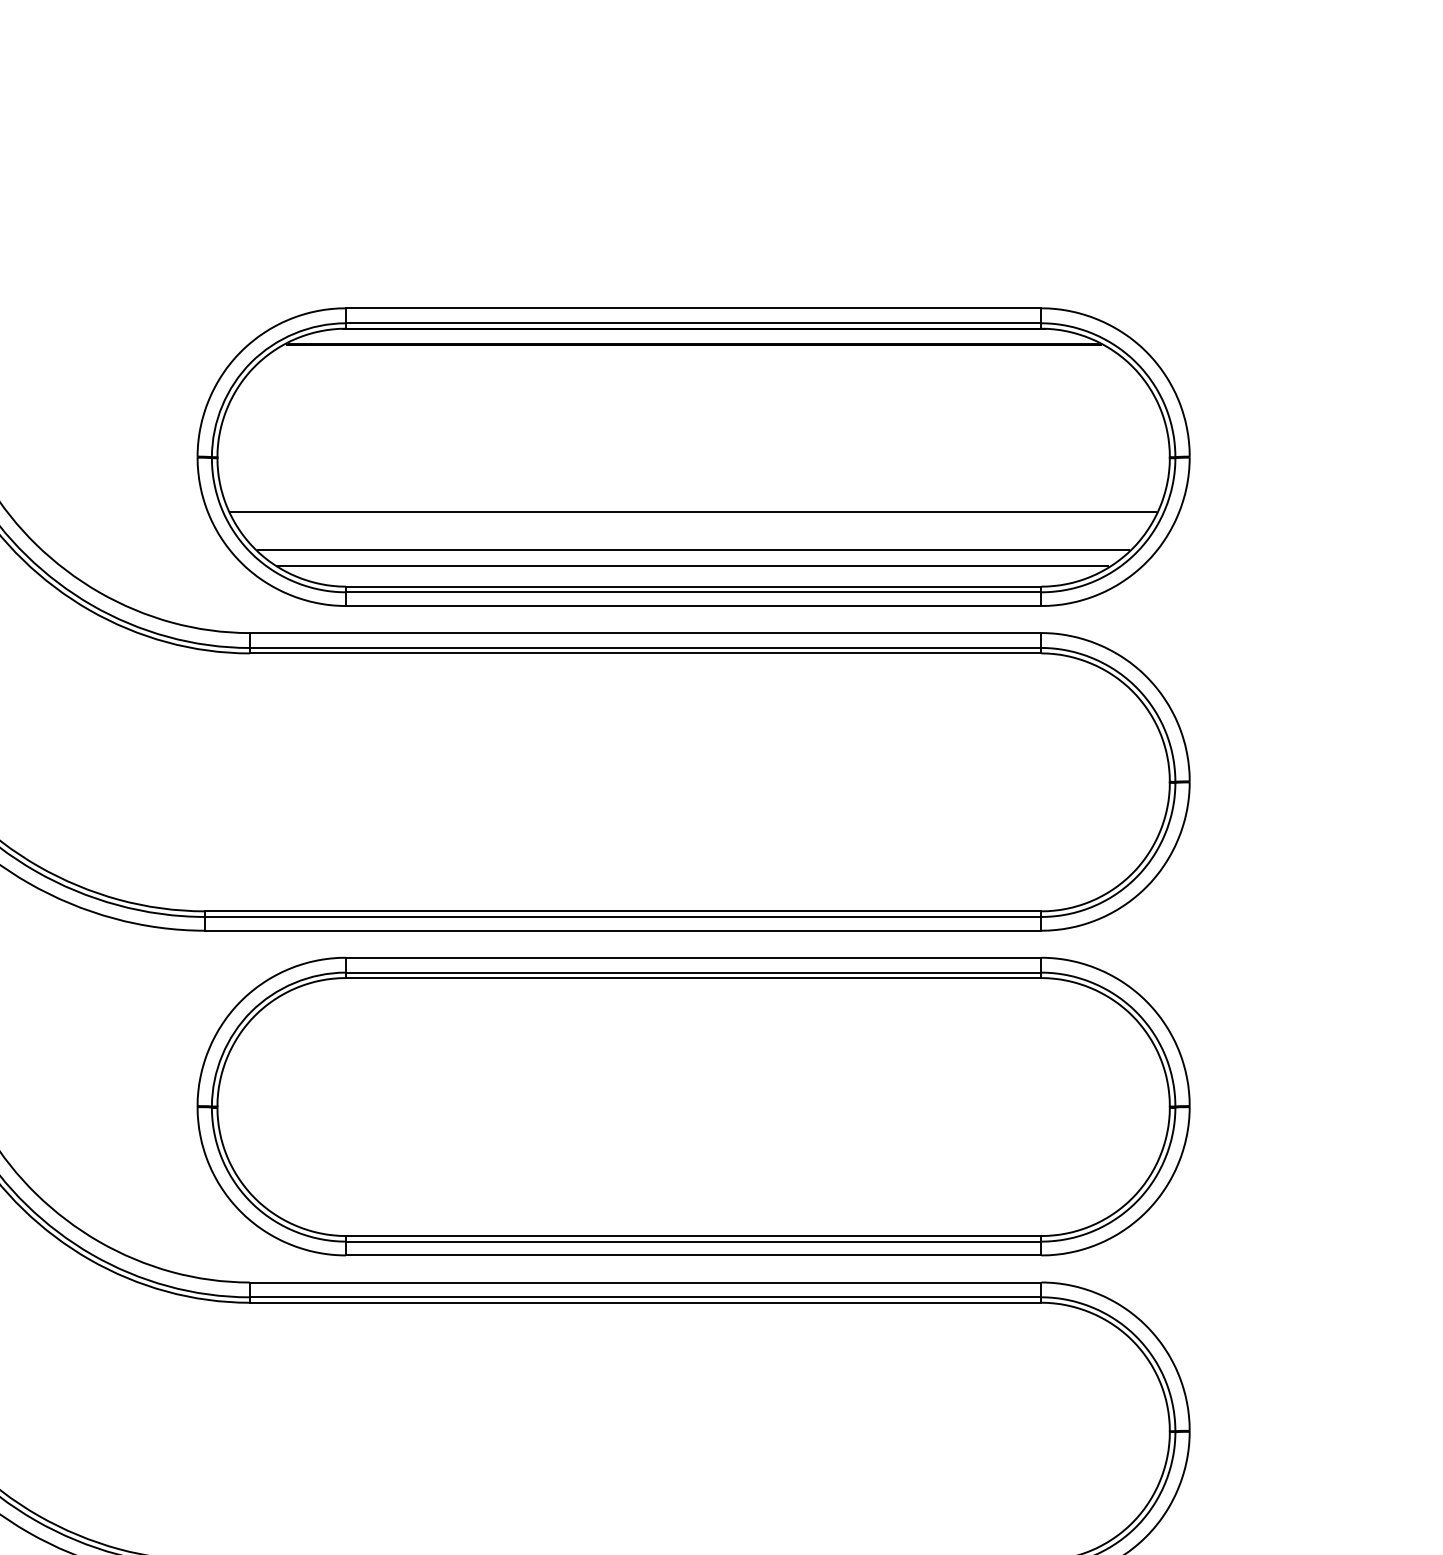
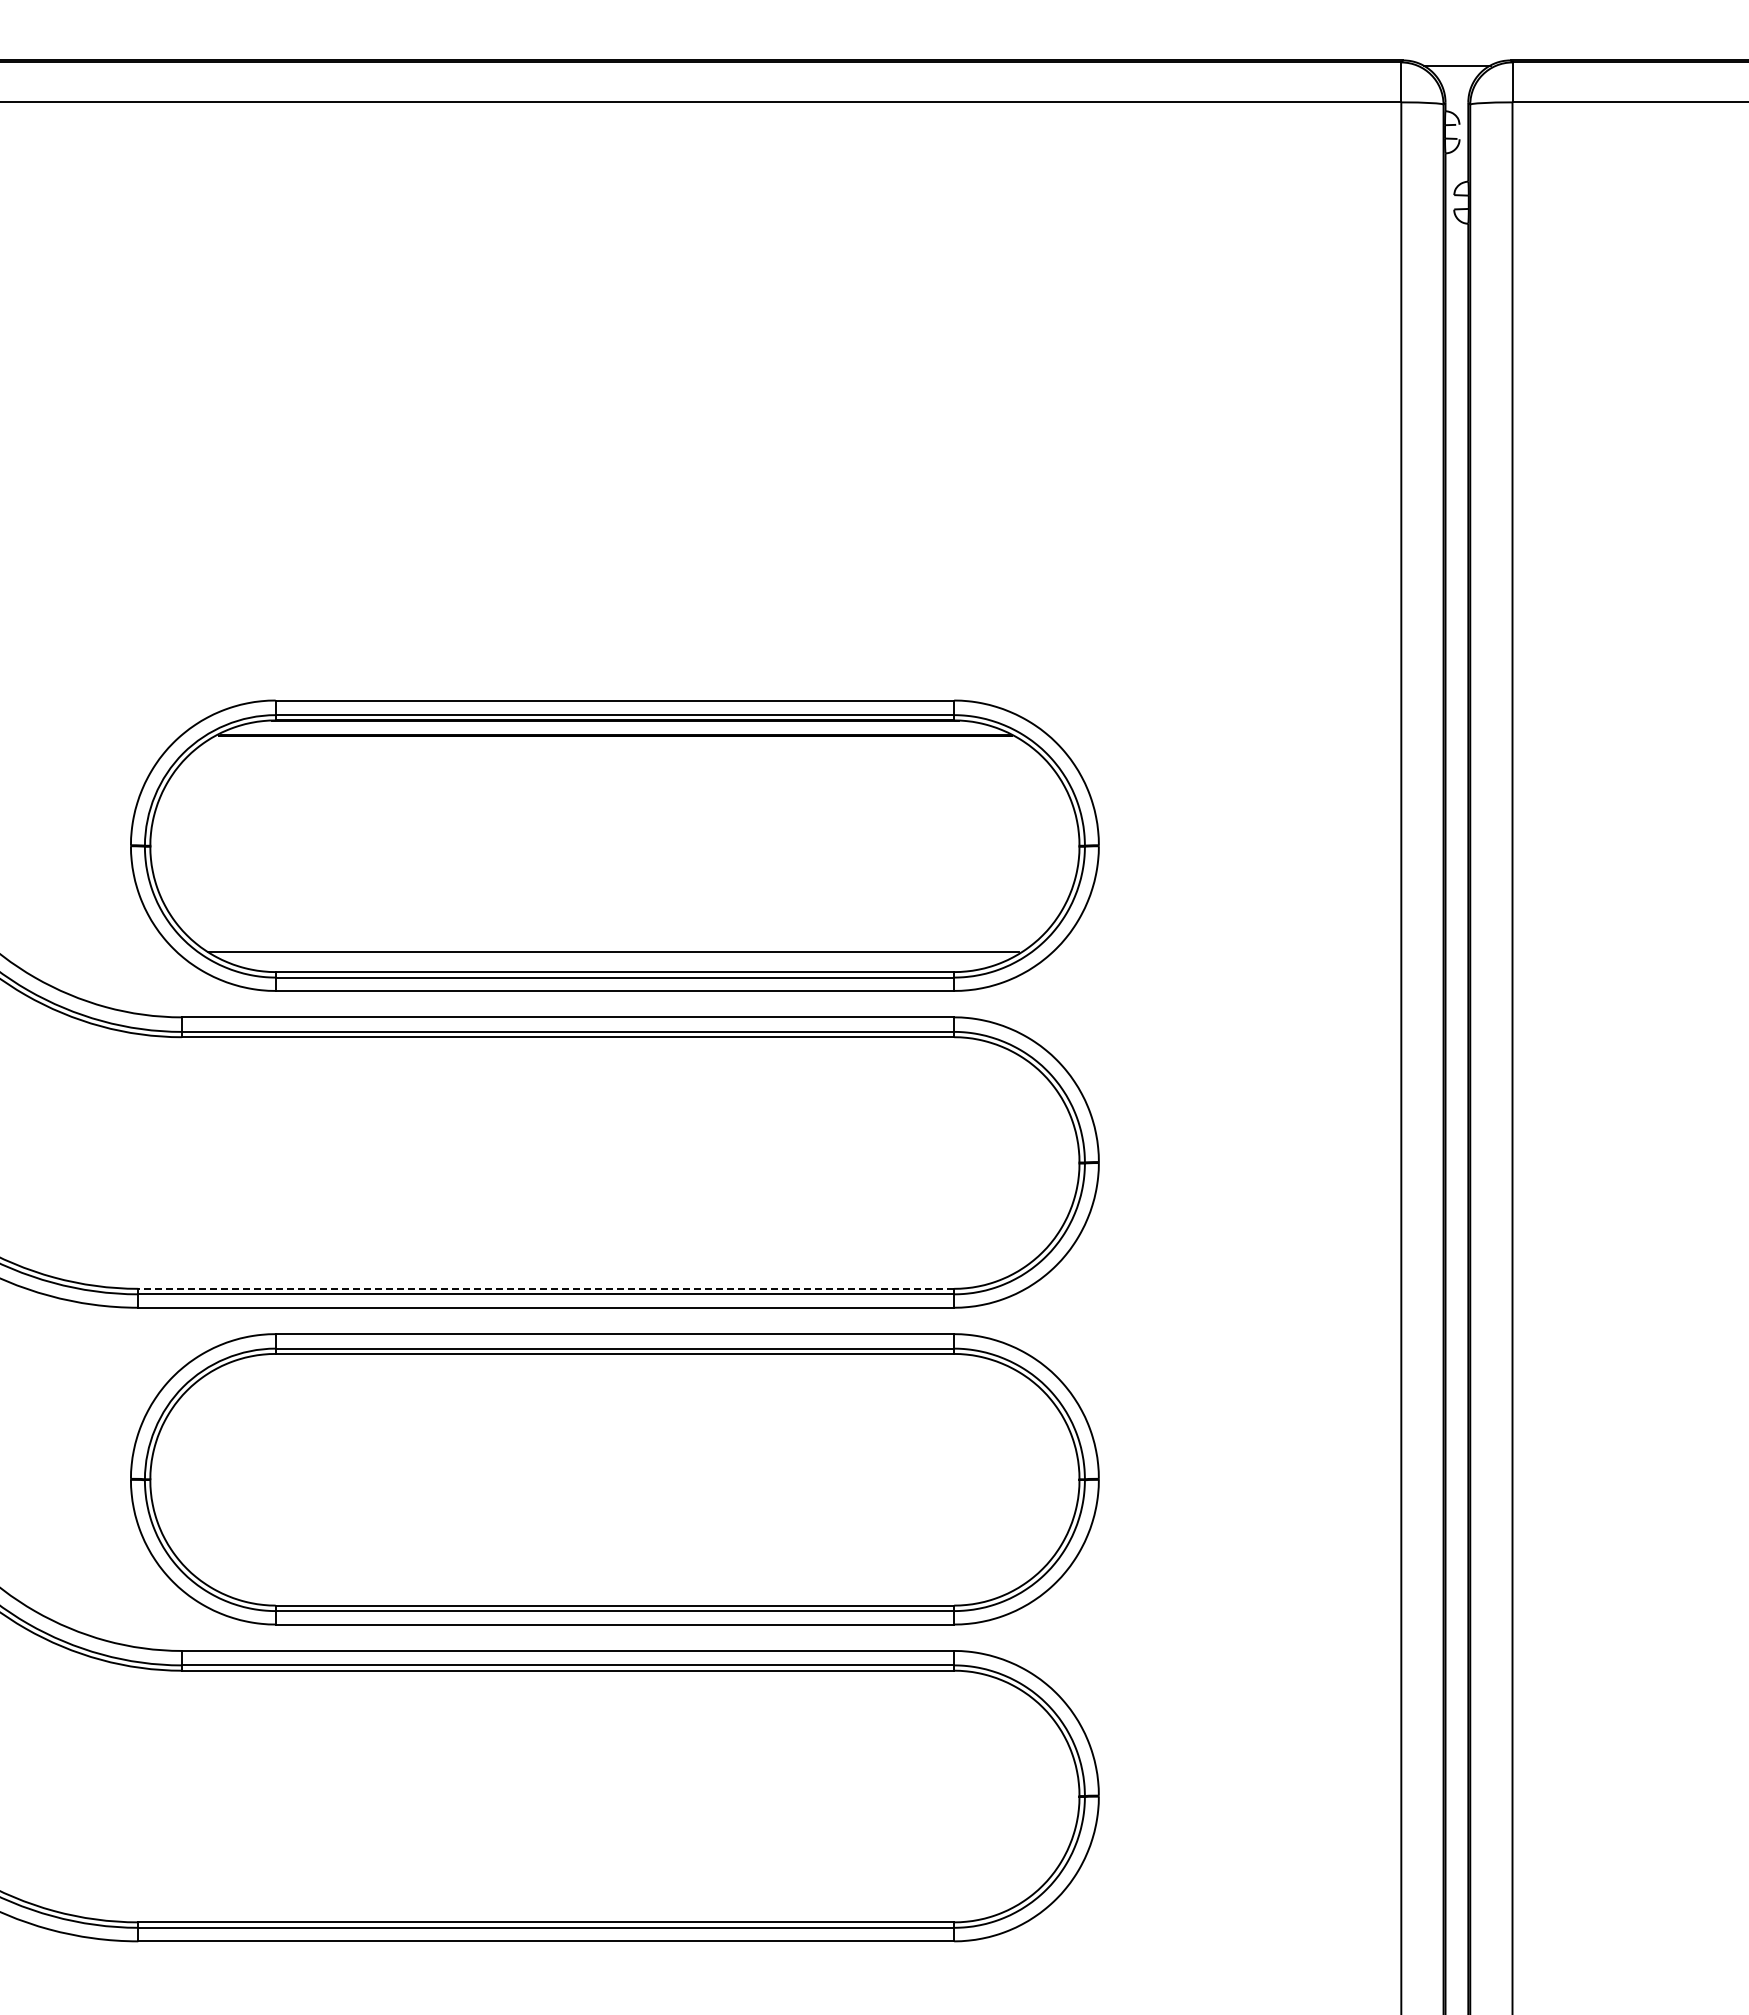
line: (693, 512) -> (614, 899), removed
line: (693, 550) -> (614, 936), removed
line: (623, 910) -> (546, 1288), solid -> dashed

